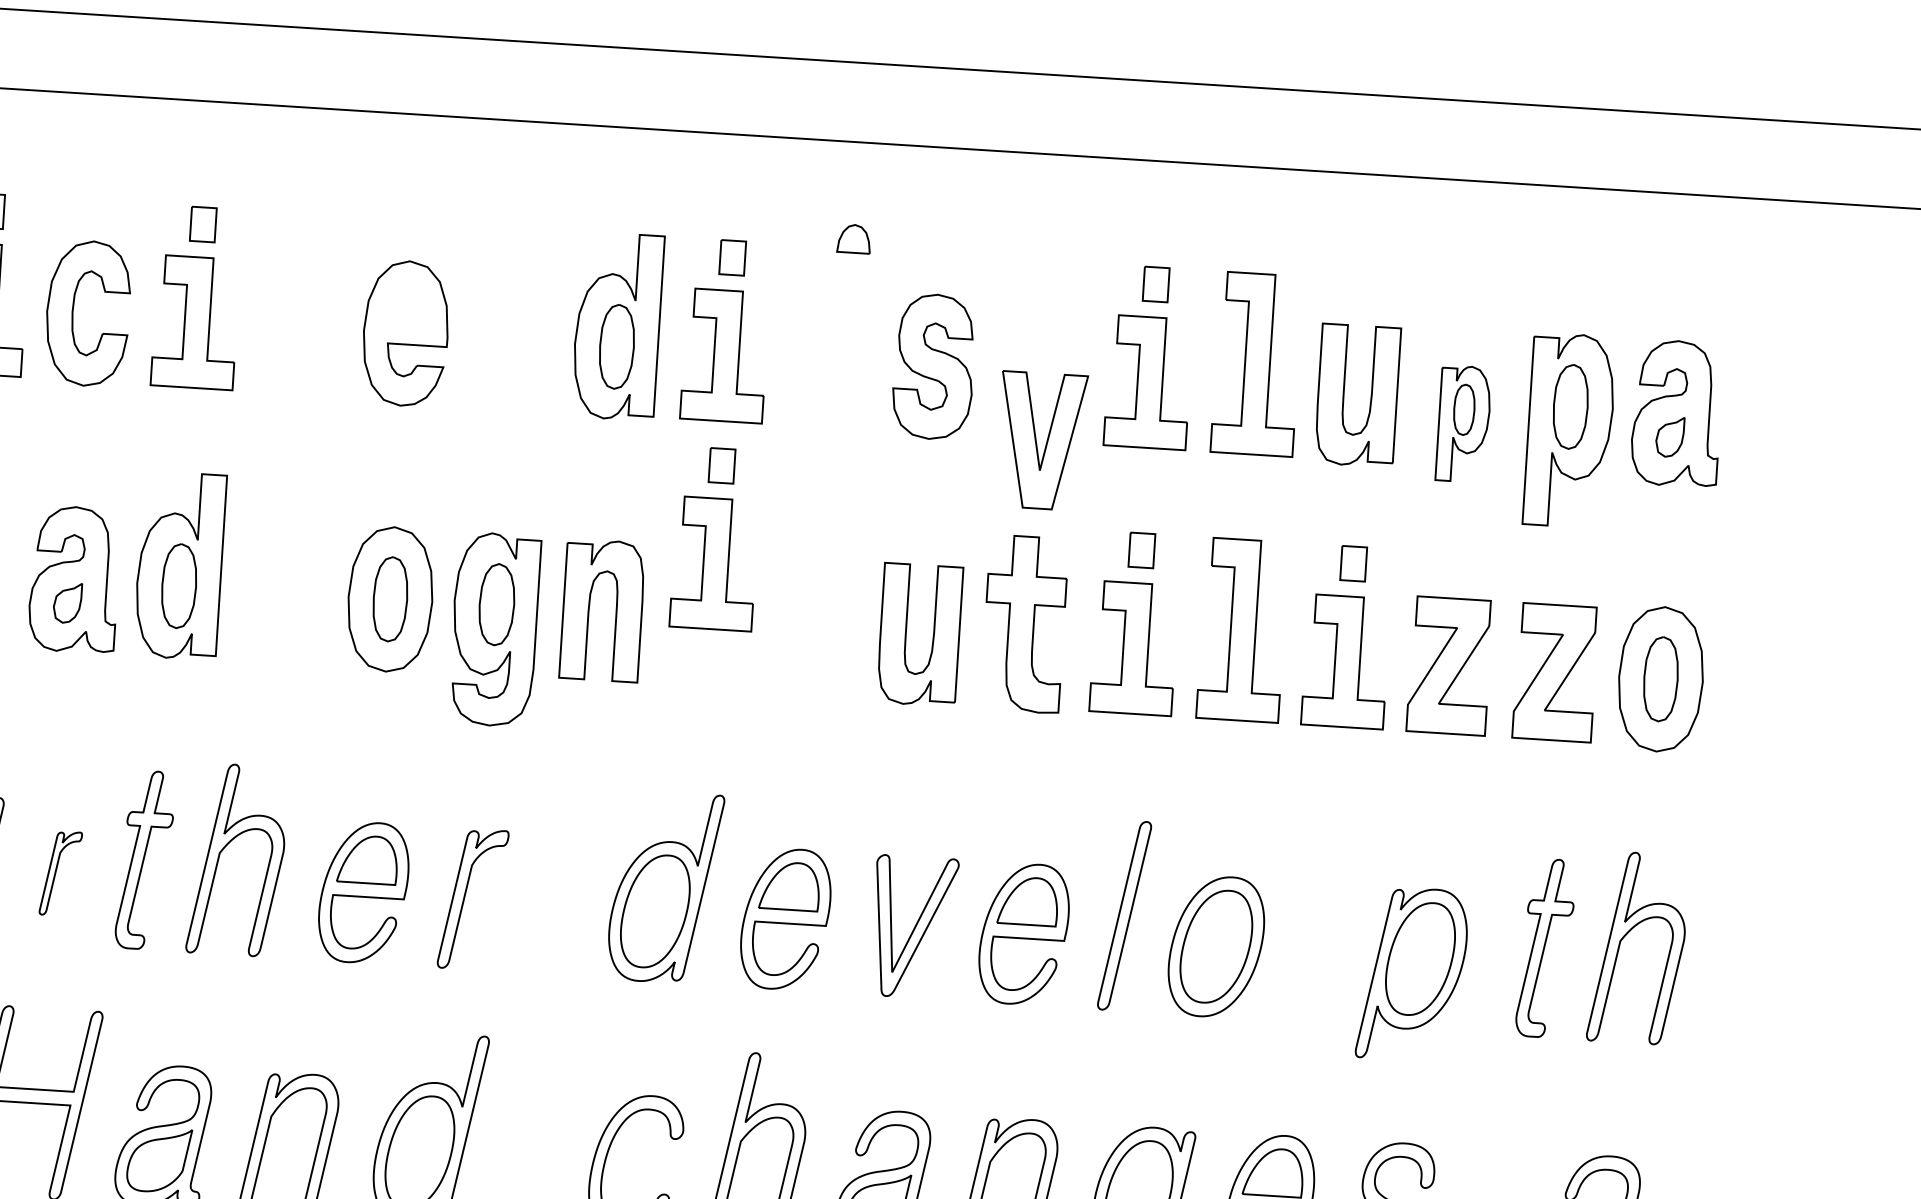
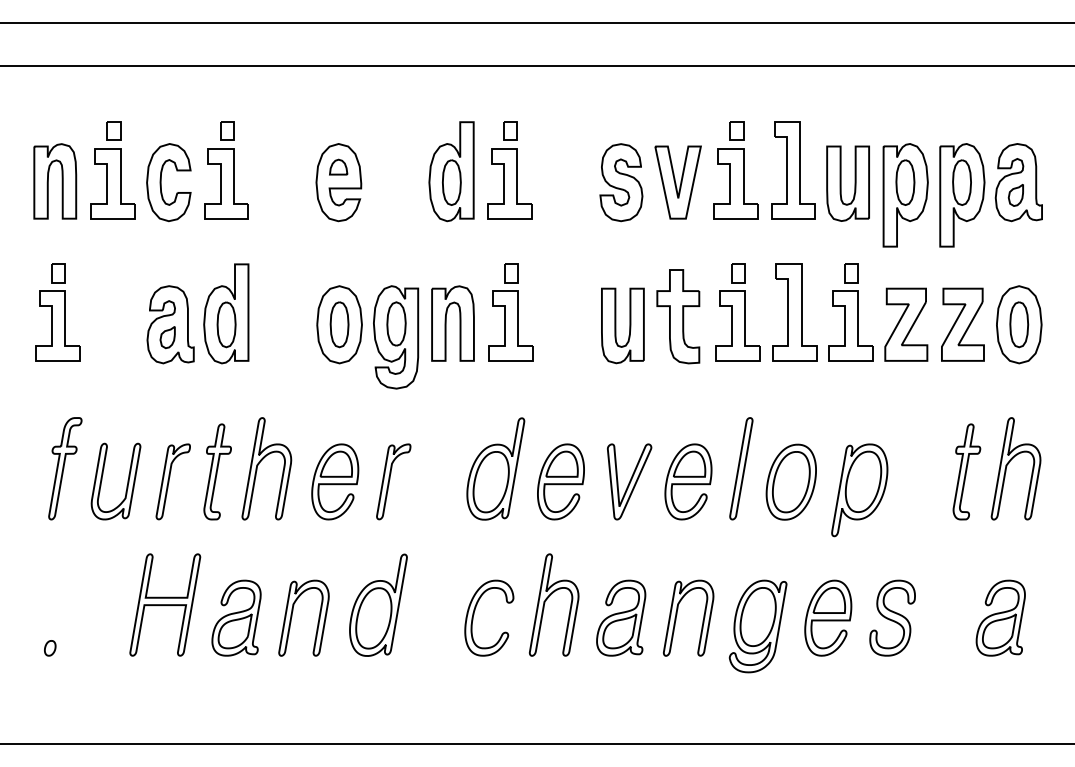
part: (854, 237) -> (338, 166), moved
part: (1463, 424) -> (905, 195), size x1.67
part: (1040, 440) -> (677, 182), moved
part: (714, 538) -> (510, 312), moved
part: (59, 872) -> (172, 481), size x1.67
part: (1412, 974) -> (859, 490), moved

